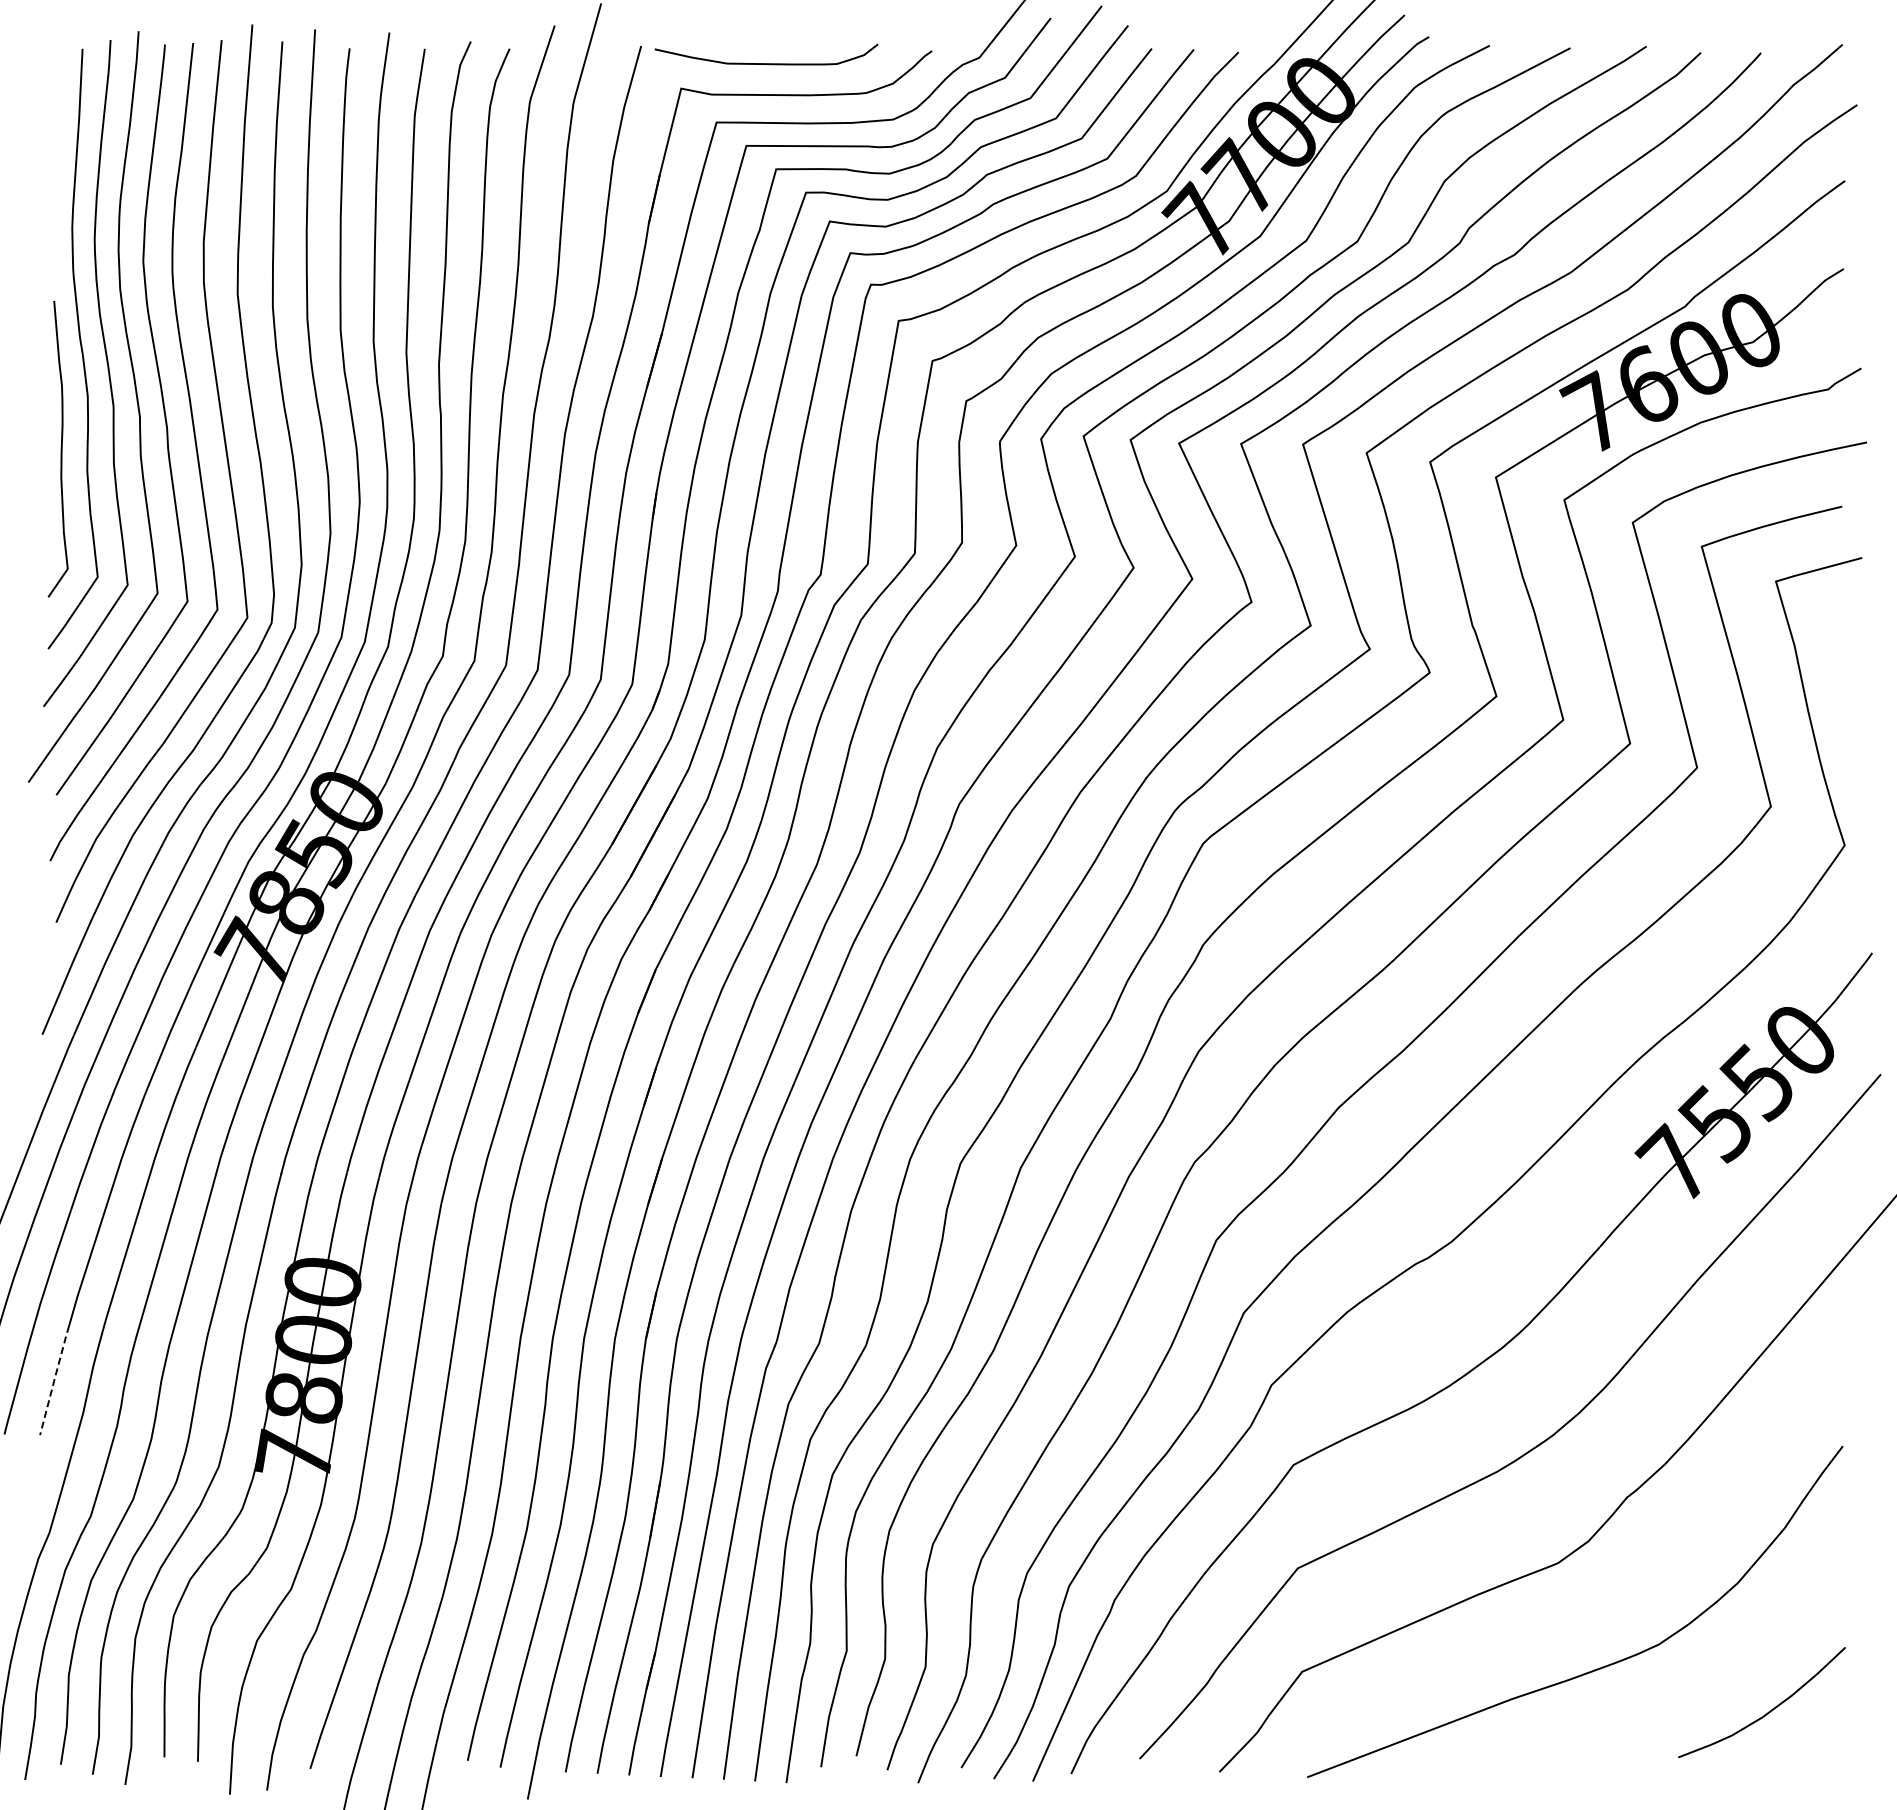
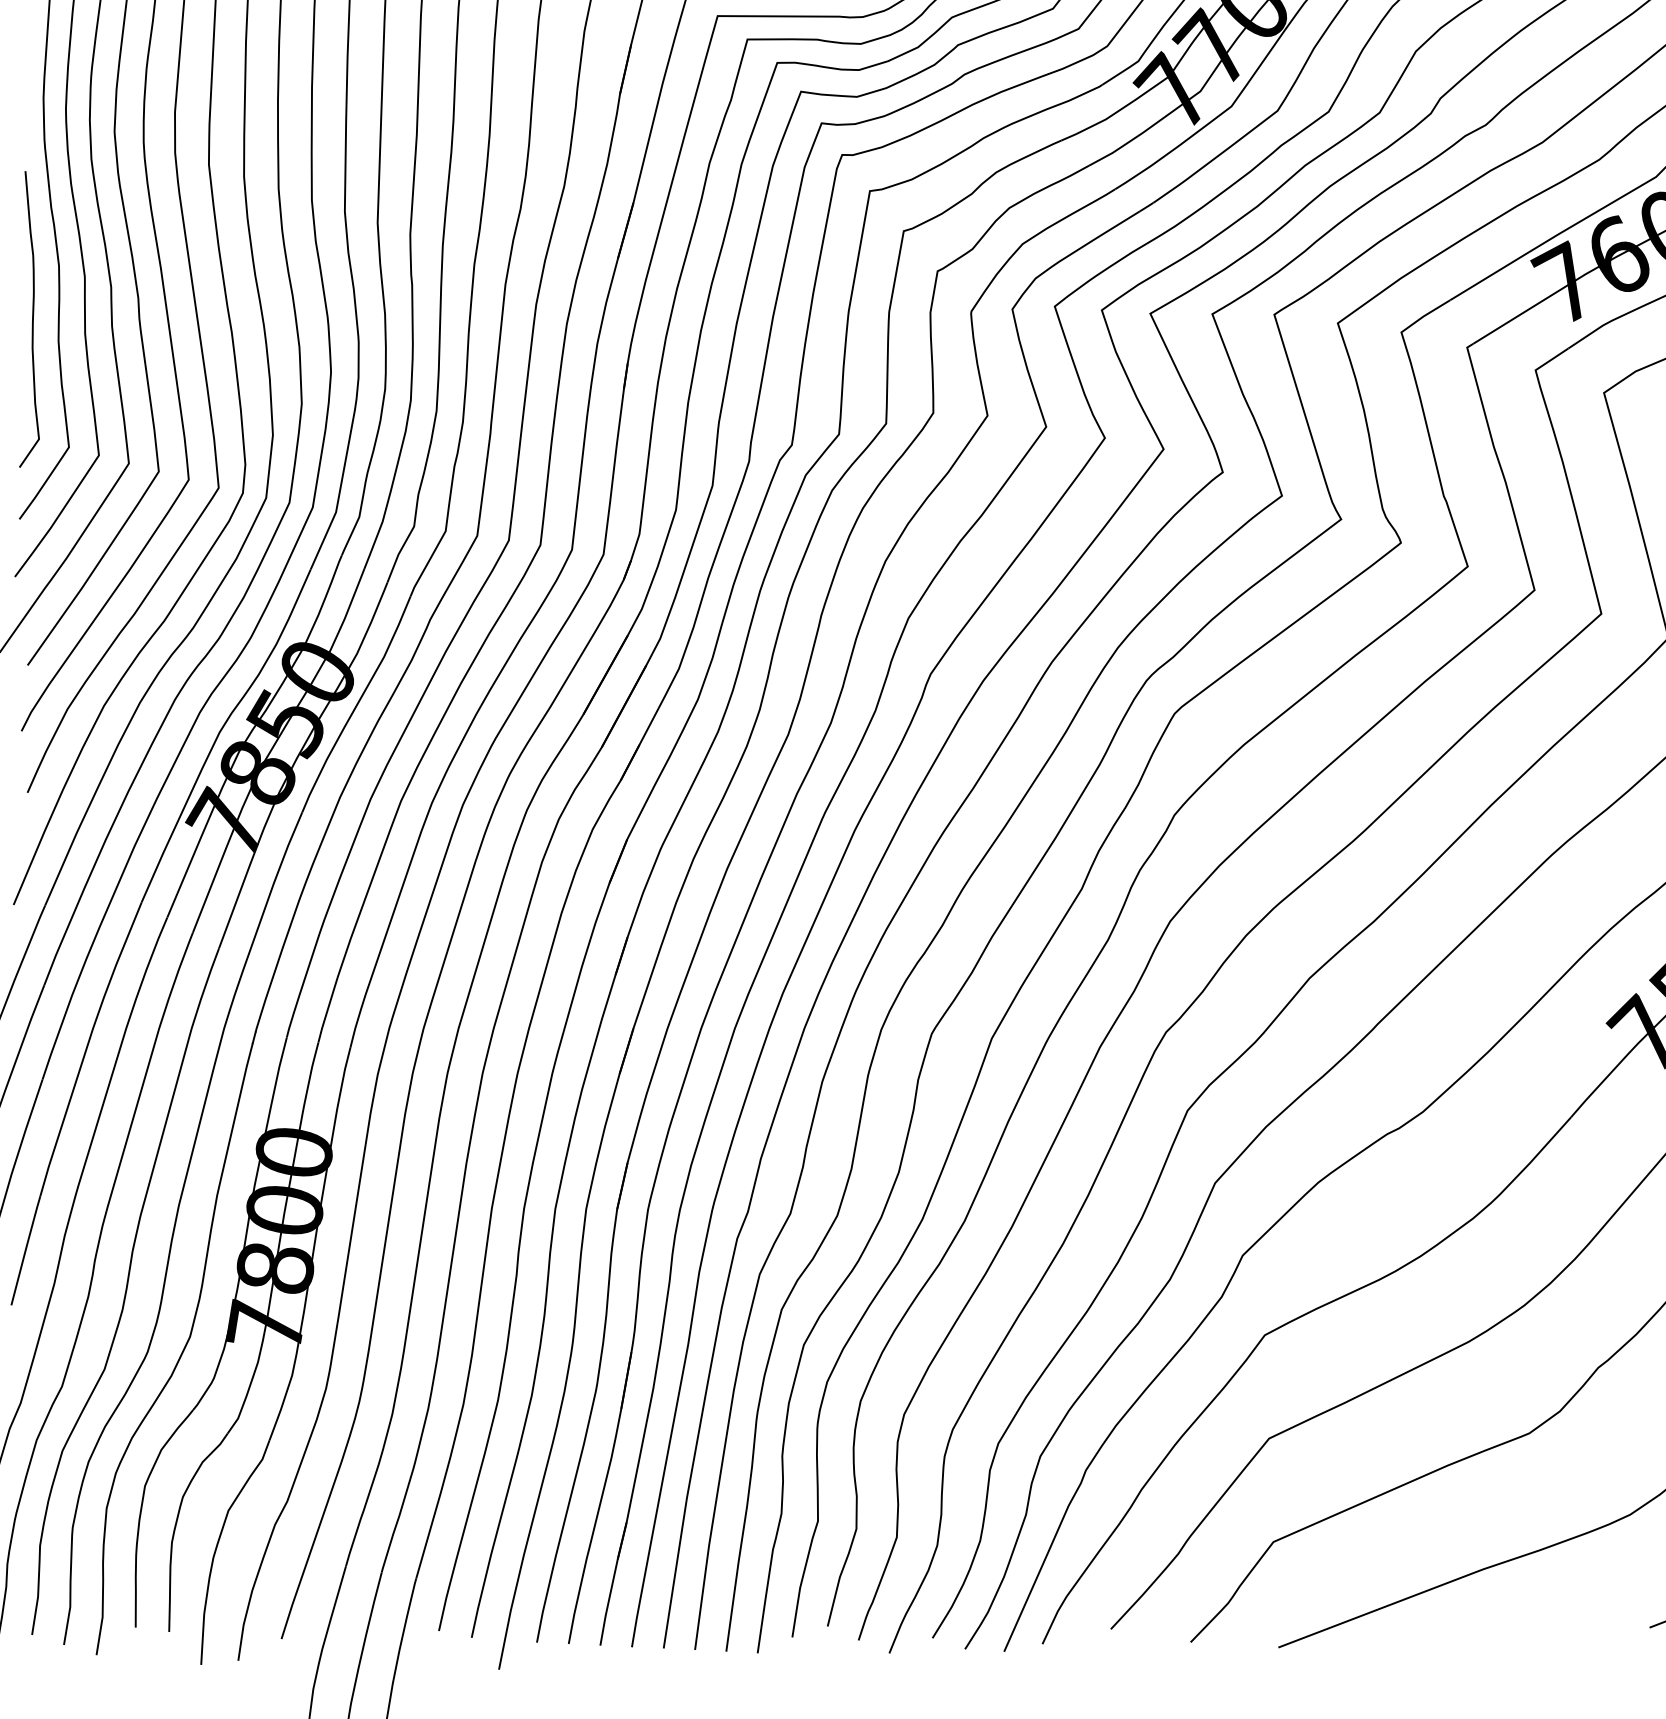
line: (54, 1379) -> (25, 1249), dashed -> solid

